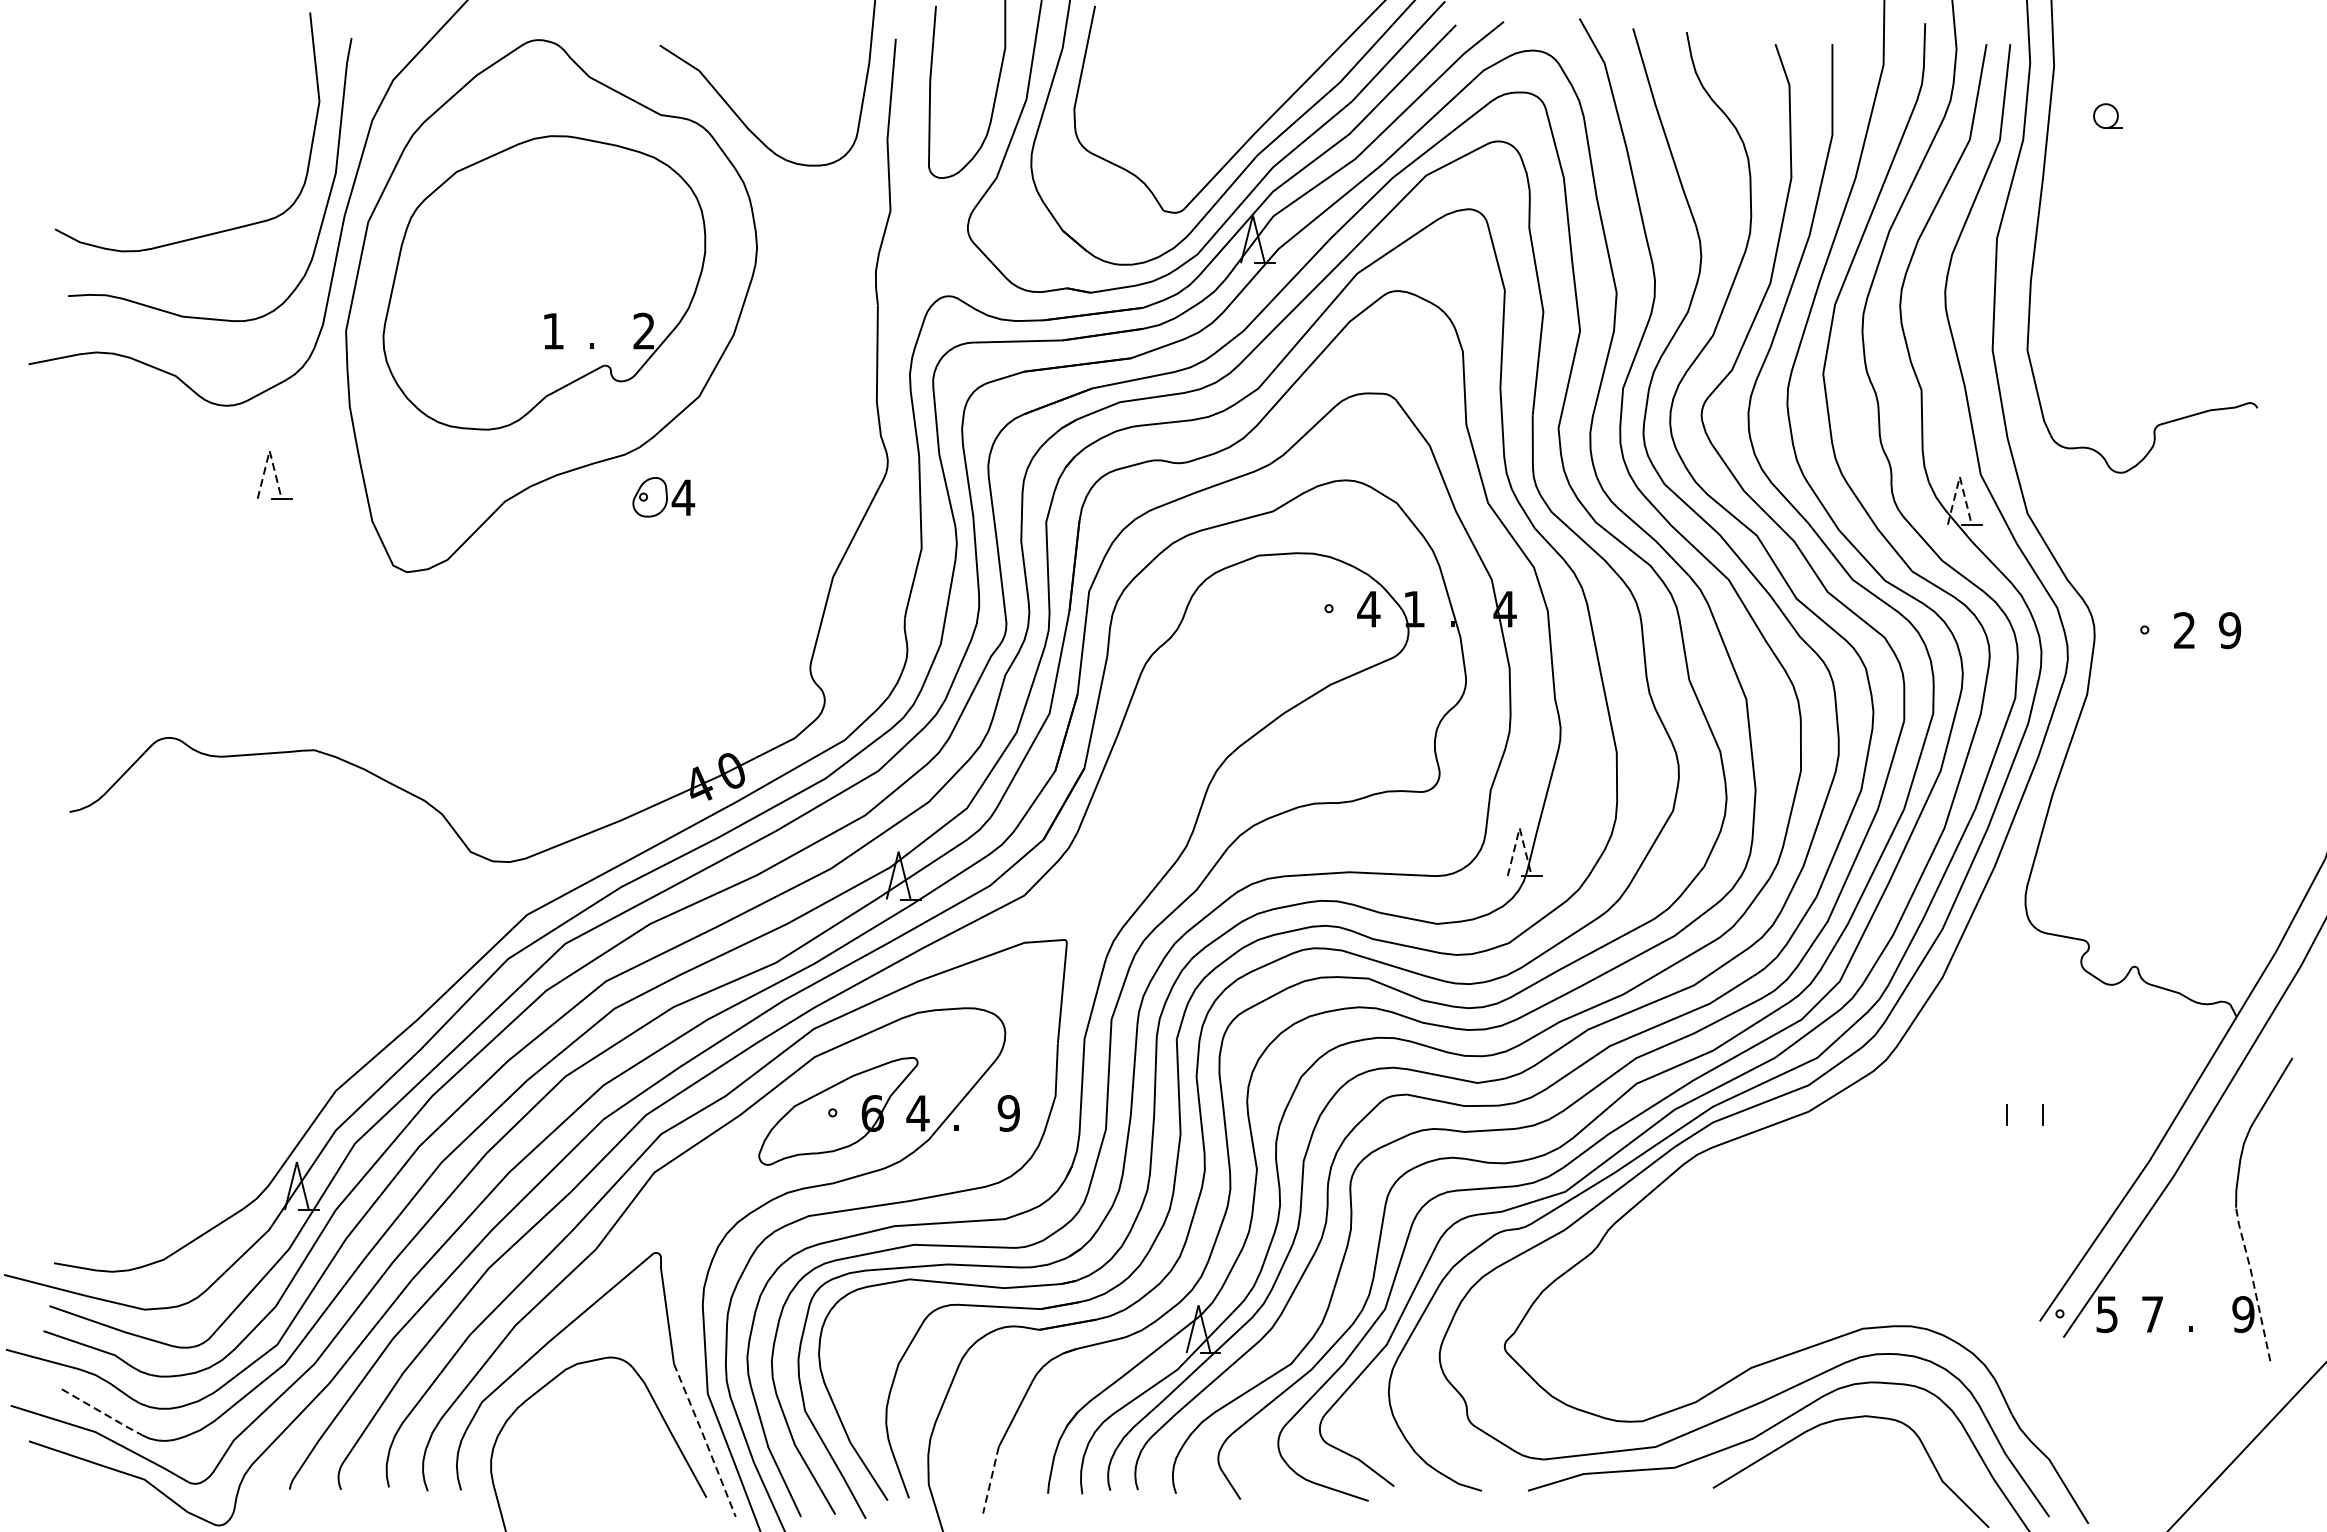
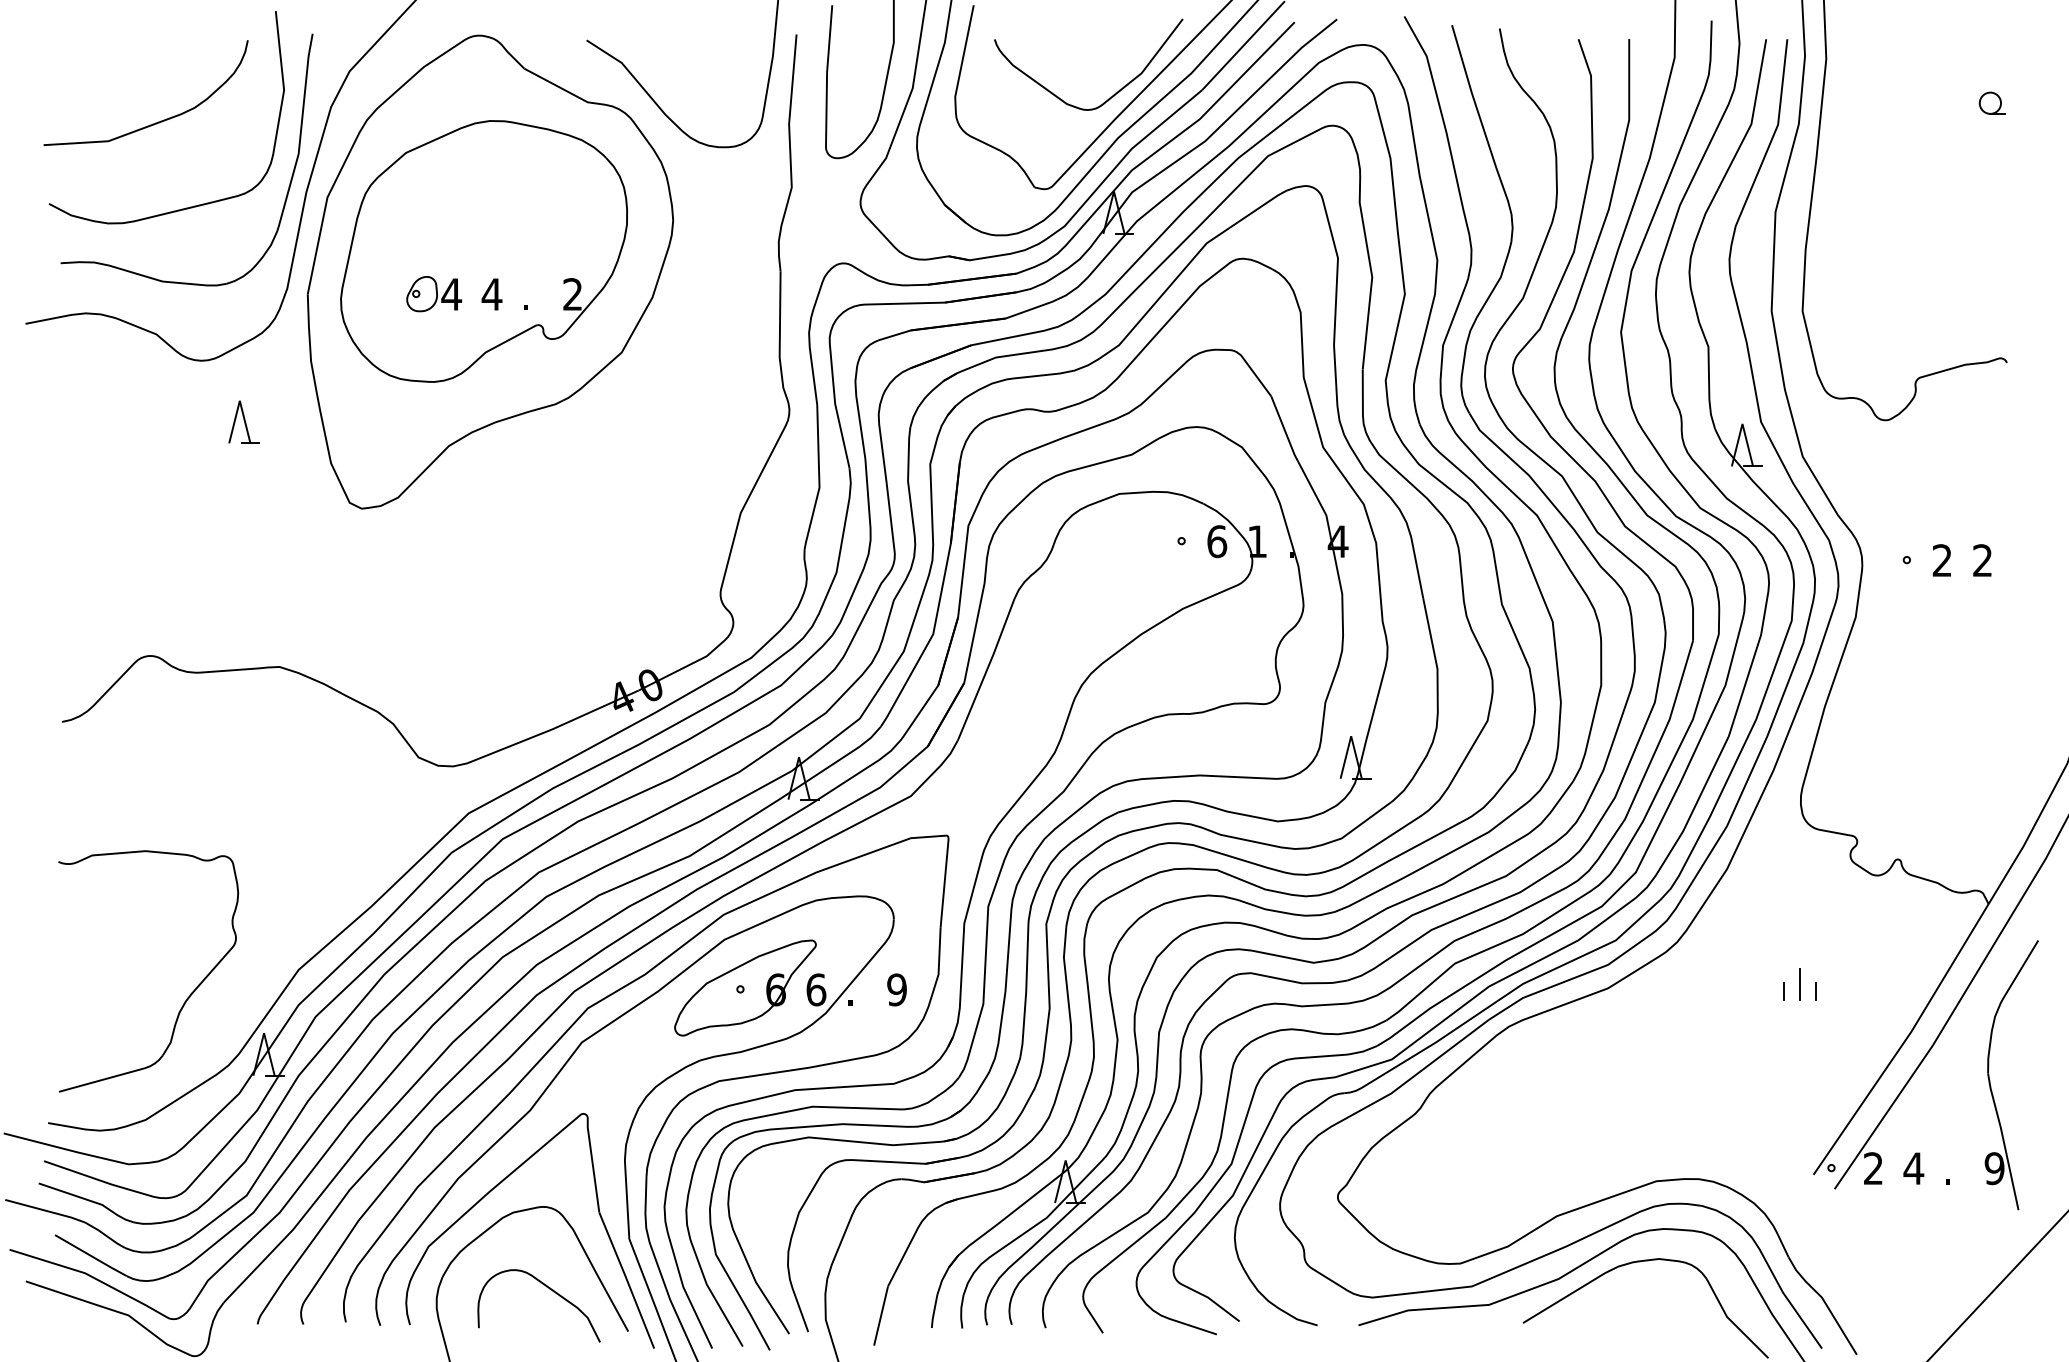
curve: (1253, 105) -> (1114, 93), added
part: (2107, 115) -> (1991, 102), moved
curve: (174, 137) -> (155, 122), added
text: (552, 331) -> (491, 294), 1 -> 4
line: (269, 450) -> (239, 400), dashed -> solid
line: (1959, 476) -> (1742, 423), dashed -> solid
part: (664, 497) -> (434, 294), moved
text: (1368, 609) -> (1216, 541), 4 -> 6
text: (2229, 630) -> (1982, 560), 9 -> 2
line: (1520, 828) -> (1351, 736), dashed -> solid
line: (2025, 1107) -> (1800, 984), added
text: (917, 1113) -> (815, 989), 4 -> 6
part: (209, 1123) -> (186, 998), added
line: (2253, 1282) -> (2003, 1140), dashed -> solid
text: (2107, 1314) -> (1873, 1168), 5 -> 2
text: (2152, 1314) -> (1913, 1168), 7 -> 4
line: (102, 1413) -> (91, 1256), dashed -> solid
line: (705, 1440) -> (627, 1280), dashed -> solid
curve: (617, 1450) -> (549, 1289), added
line: (990, 1480) -> (880, 1316), dashed -> solid

